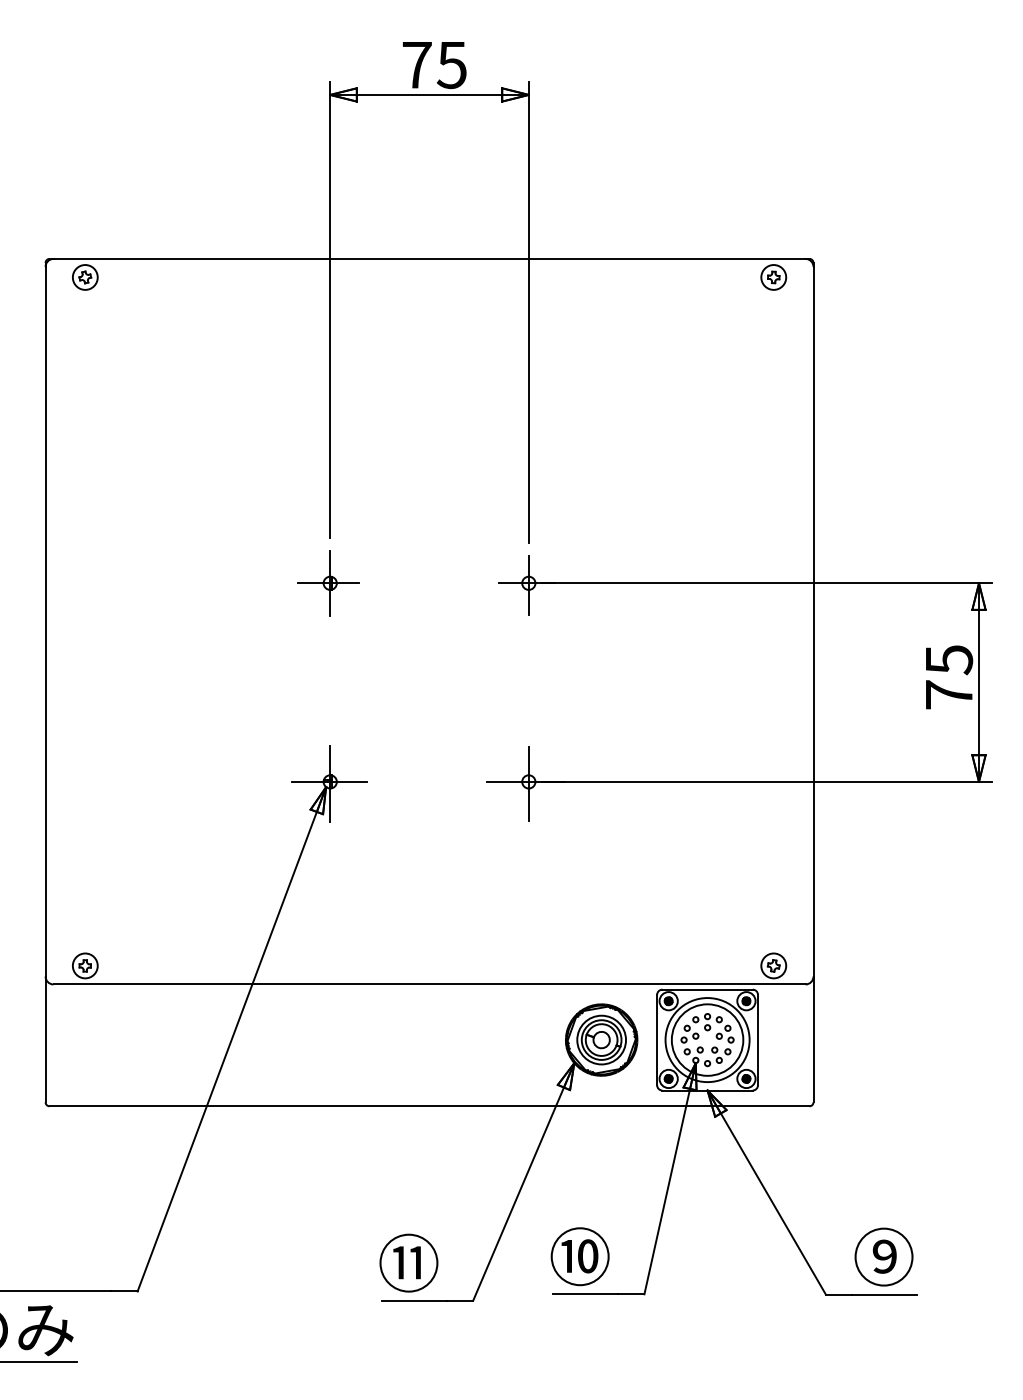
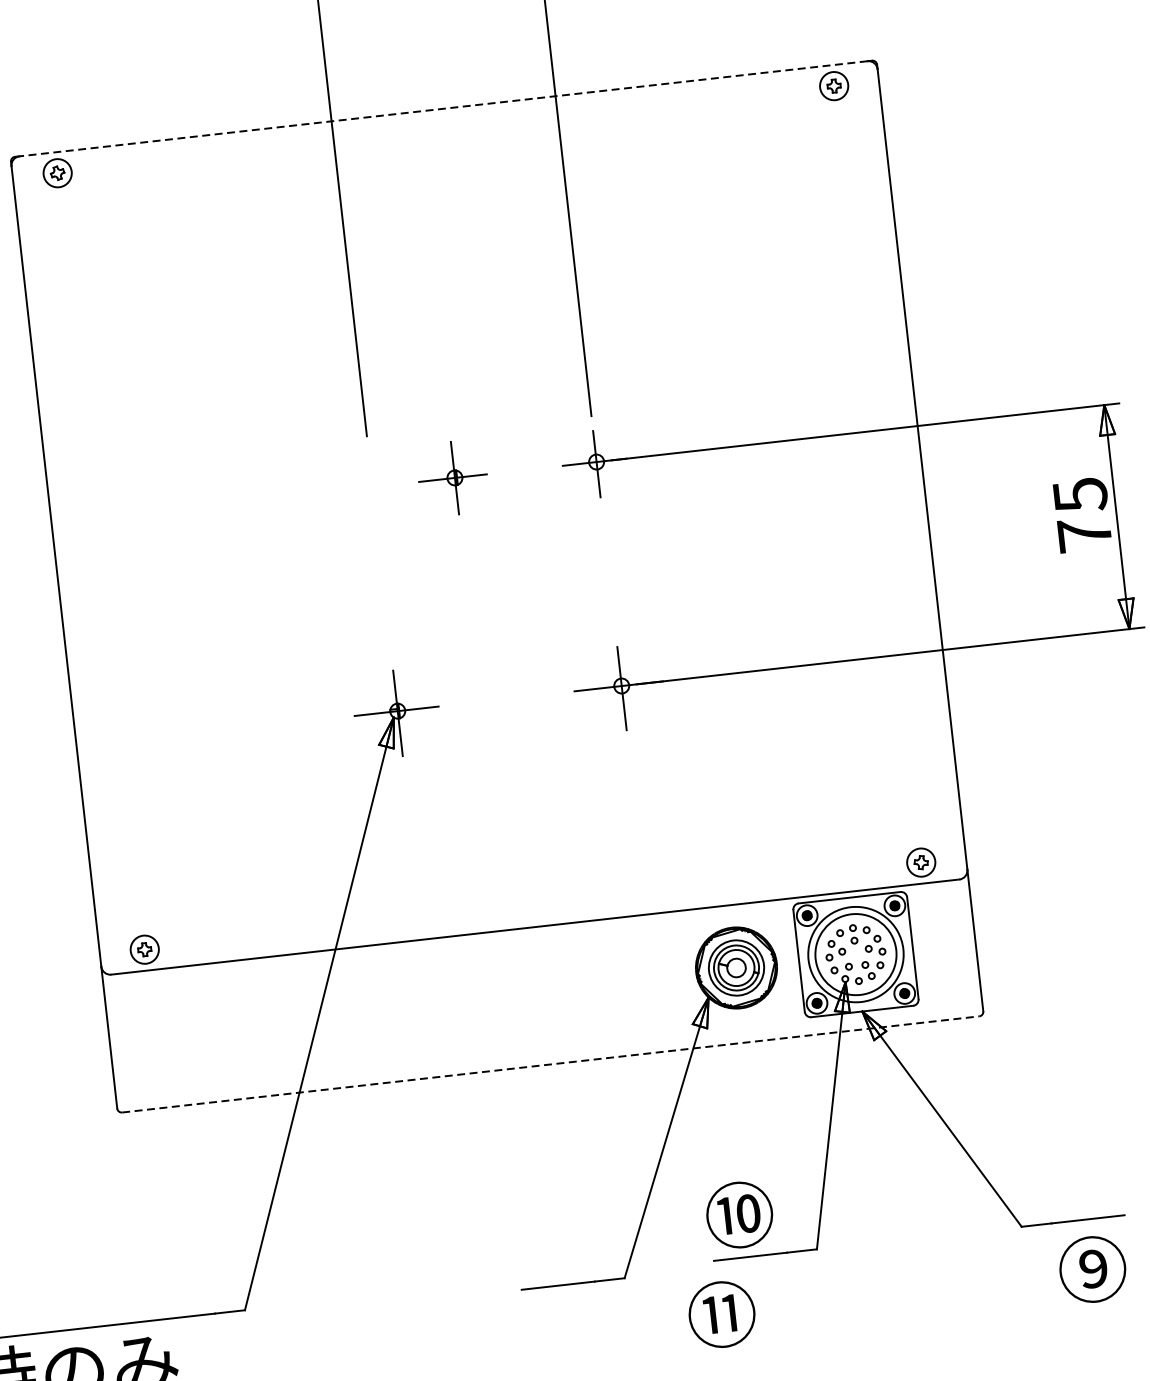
line: (429, 258) -> (443, 108), solid -> dashed
part: (328, 583) -> (453, 478), moved
line: (429, 1106) -> (550, 1064), solid -> dashed
text: (883, 1256) -> (1092, 1268), moved
text: (408, 1262) -> (721, 1313), moved

